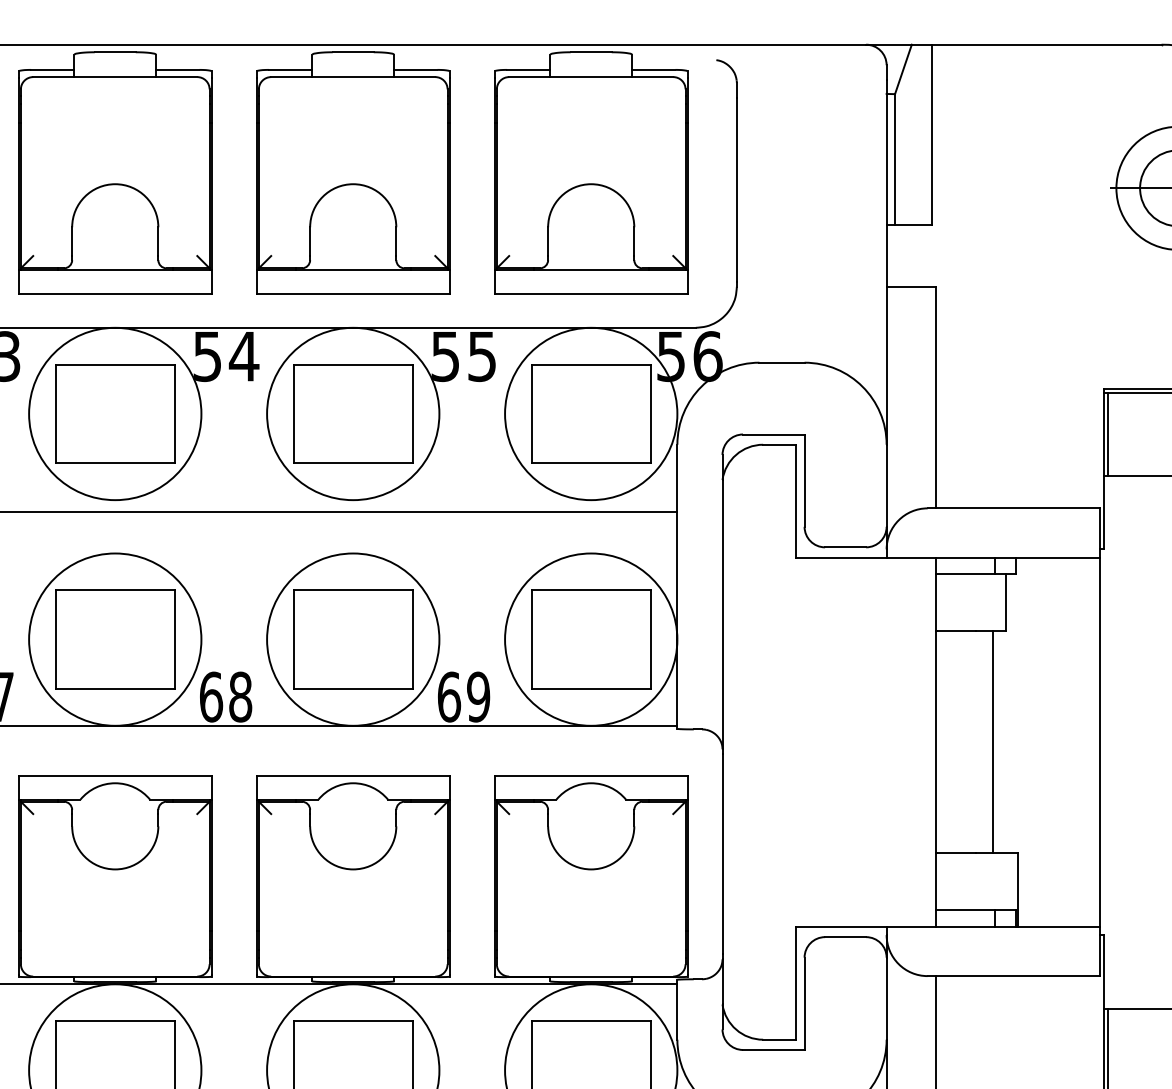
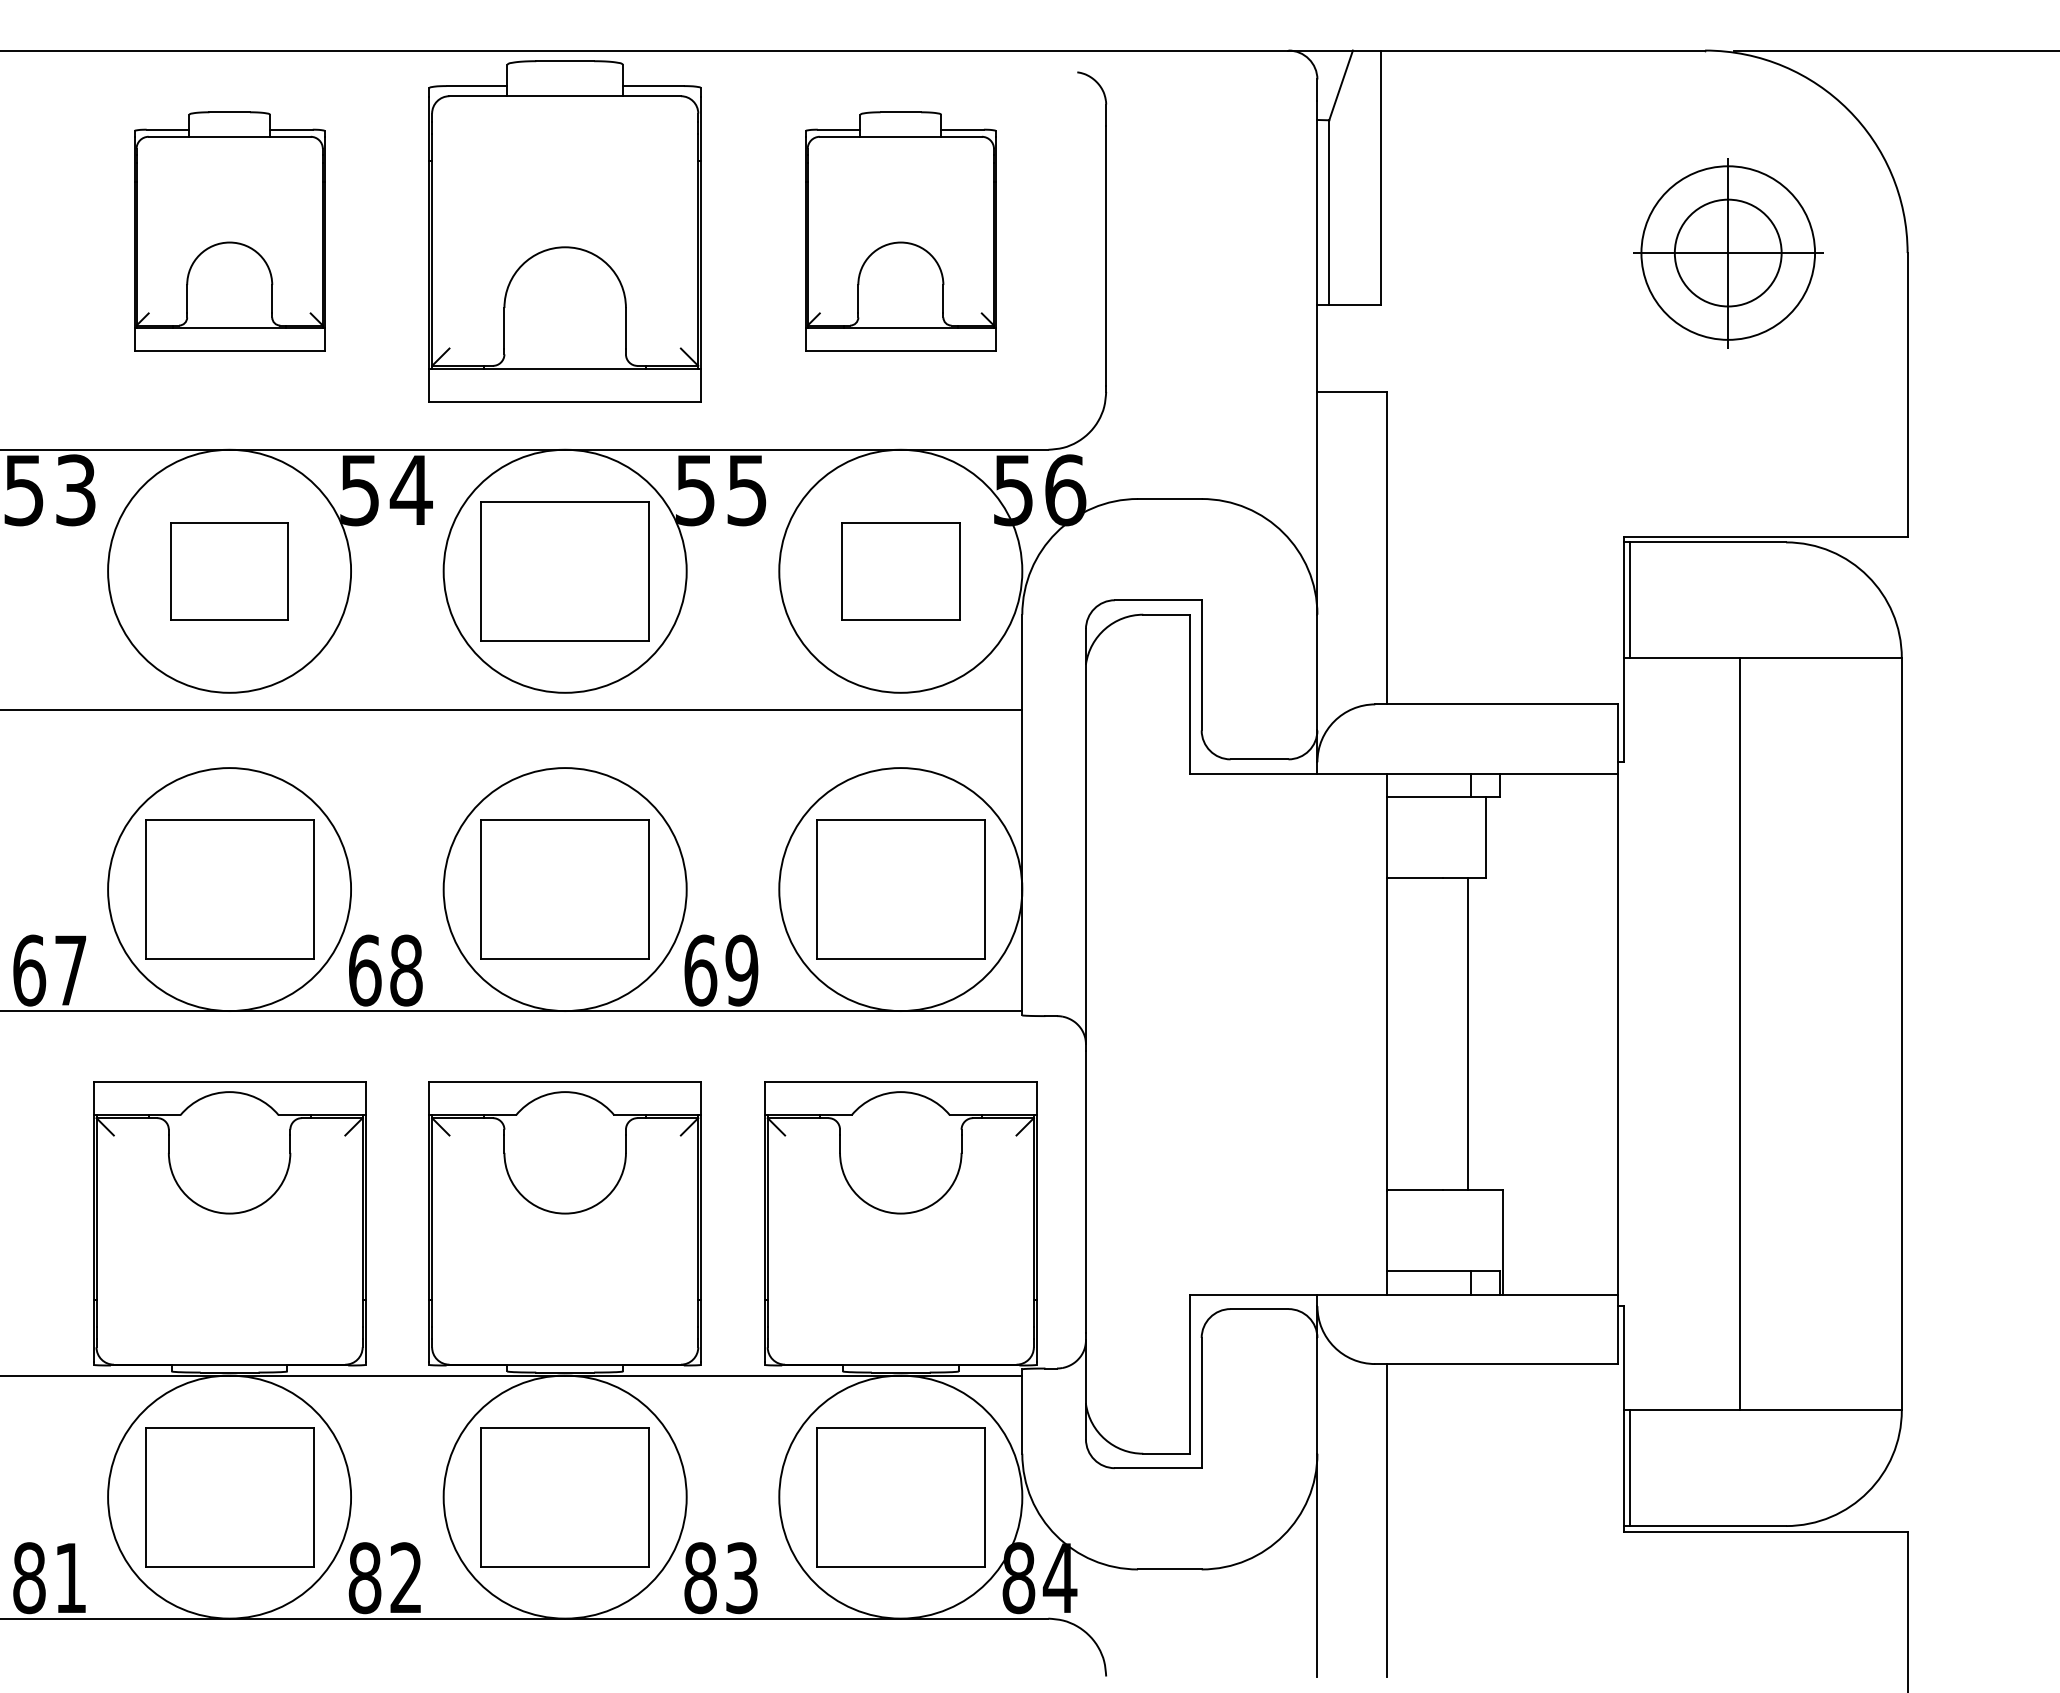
part: (115, 173) -> (229, 231), size x0.7
part: (591, 173) -> (900, 231), size x0.7
part: (115, 414) -> (229, 571), size x0.7
part: (591, 414) -> (900, 571), size x0.7

